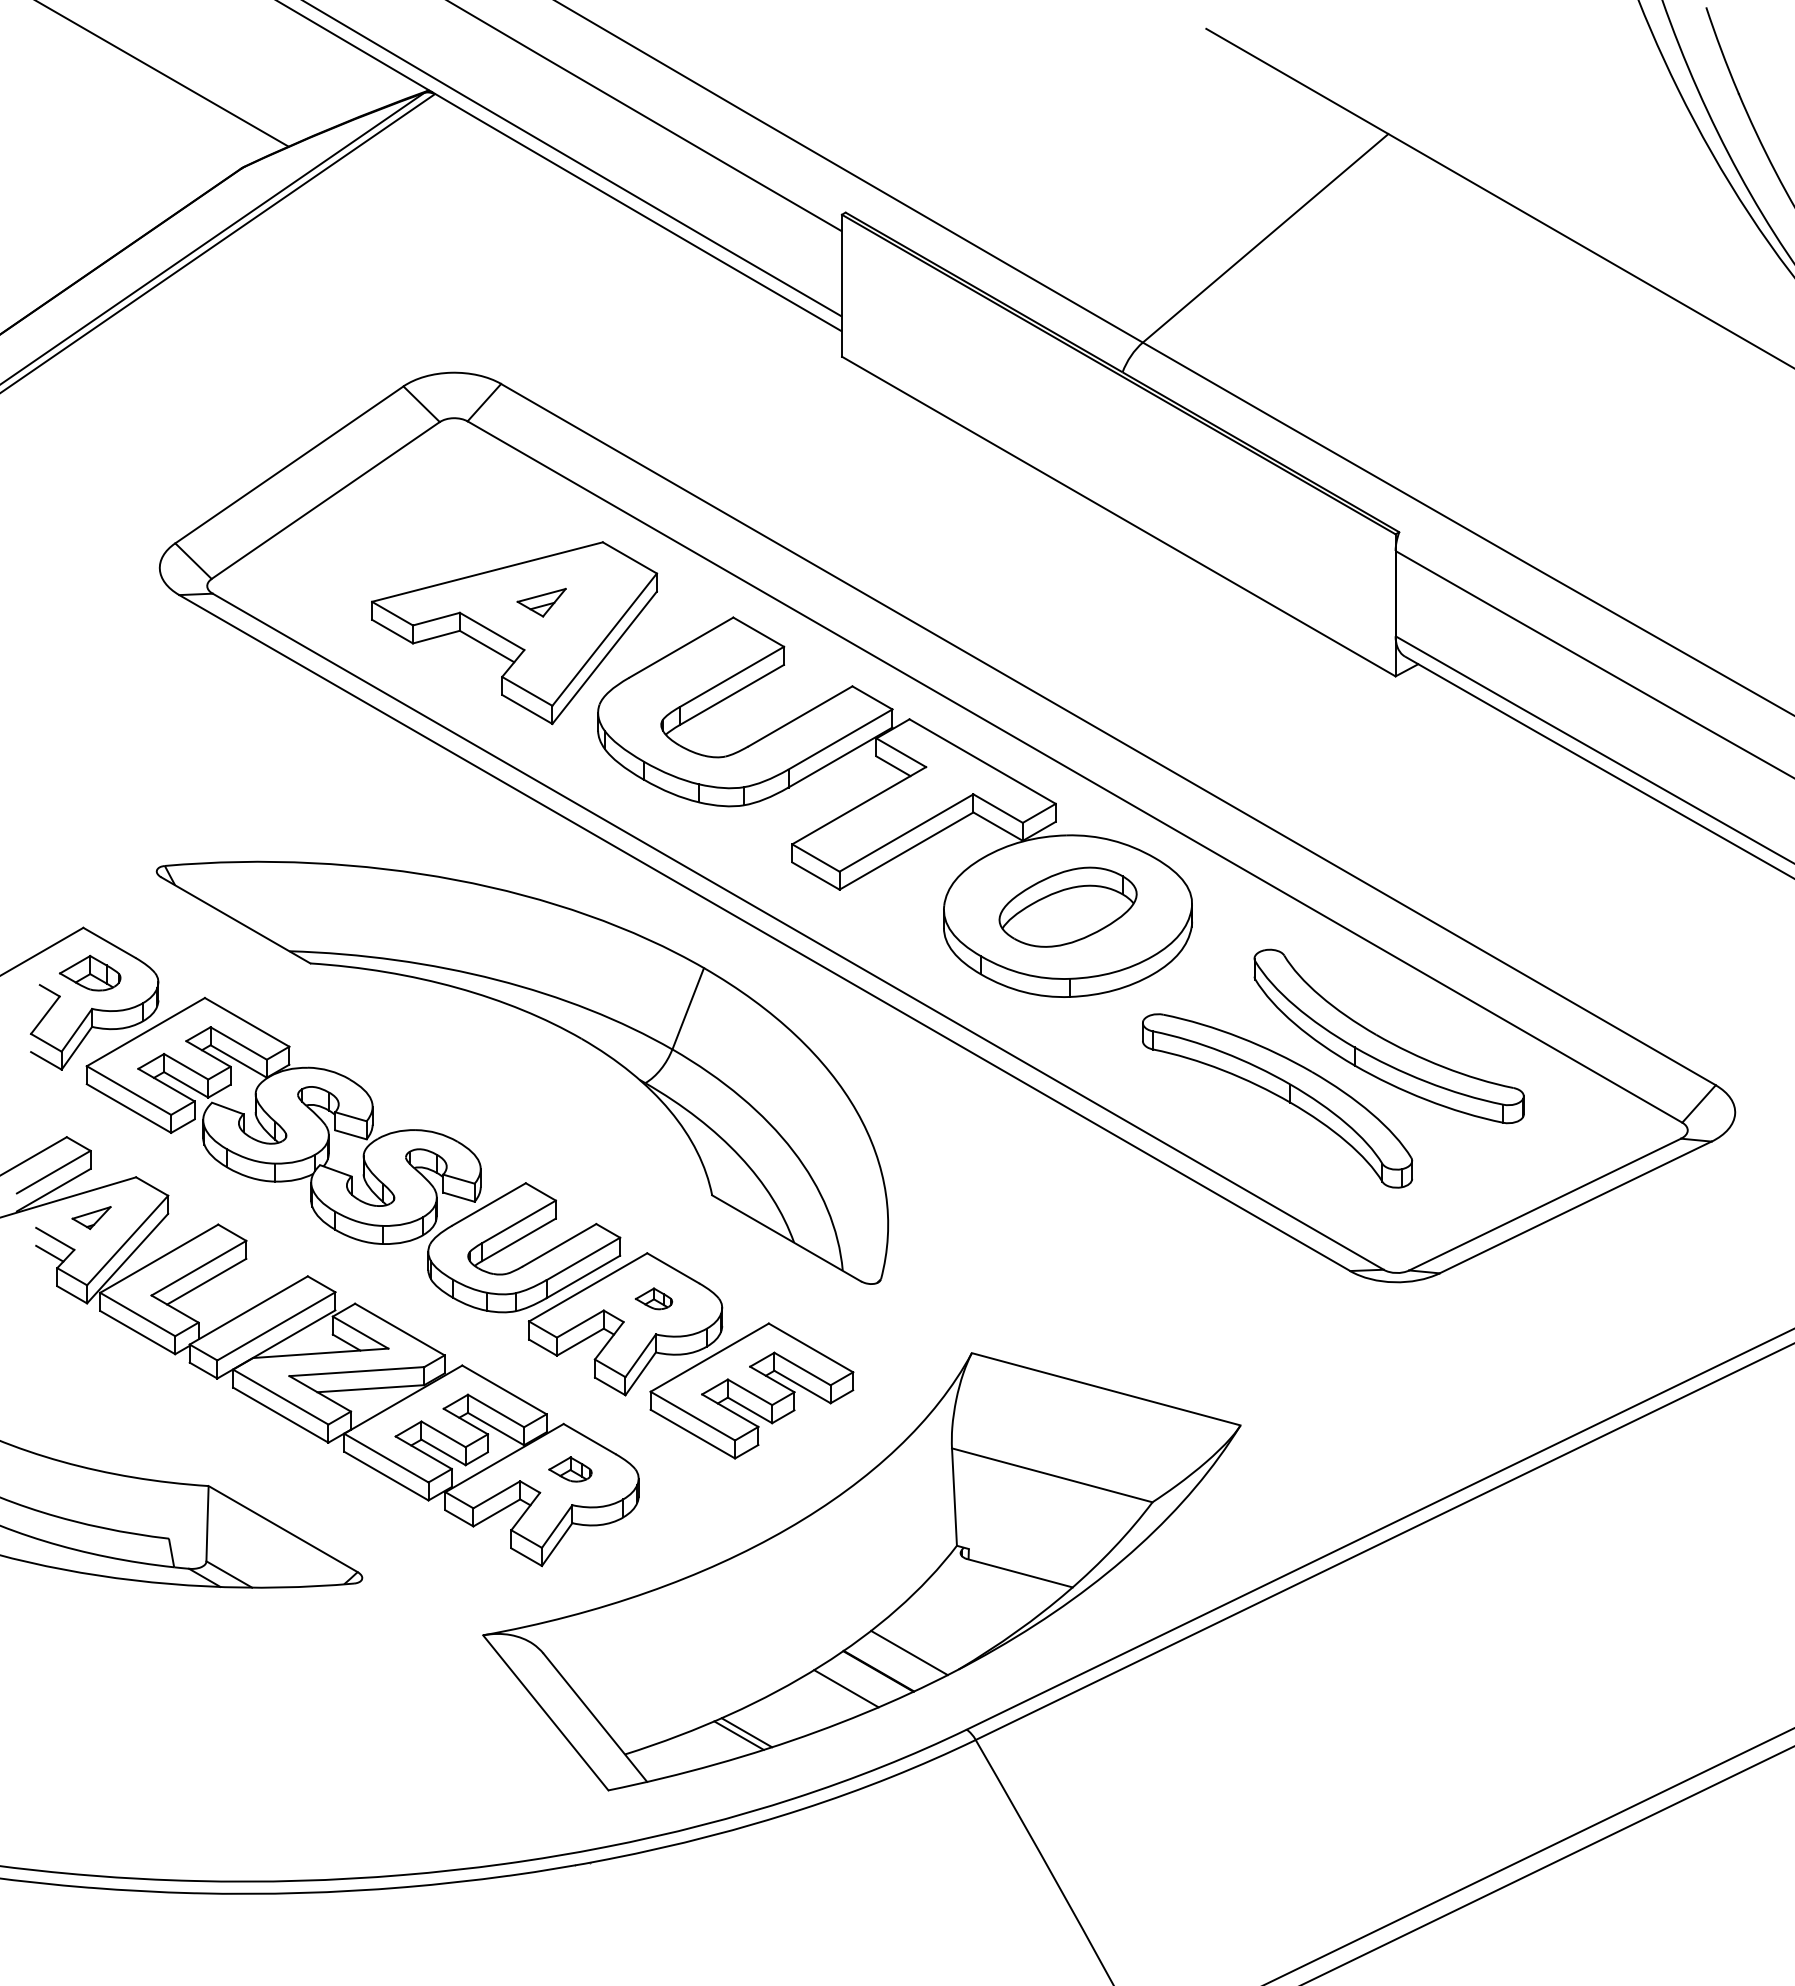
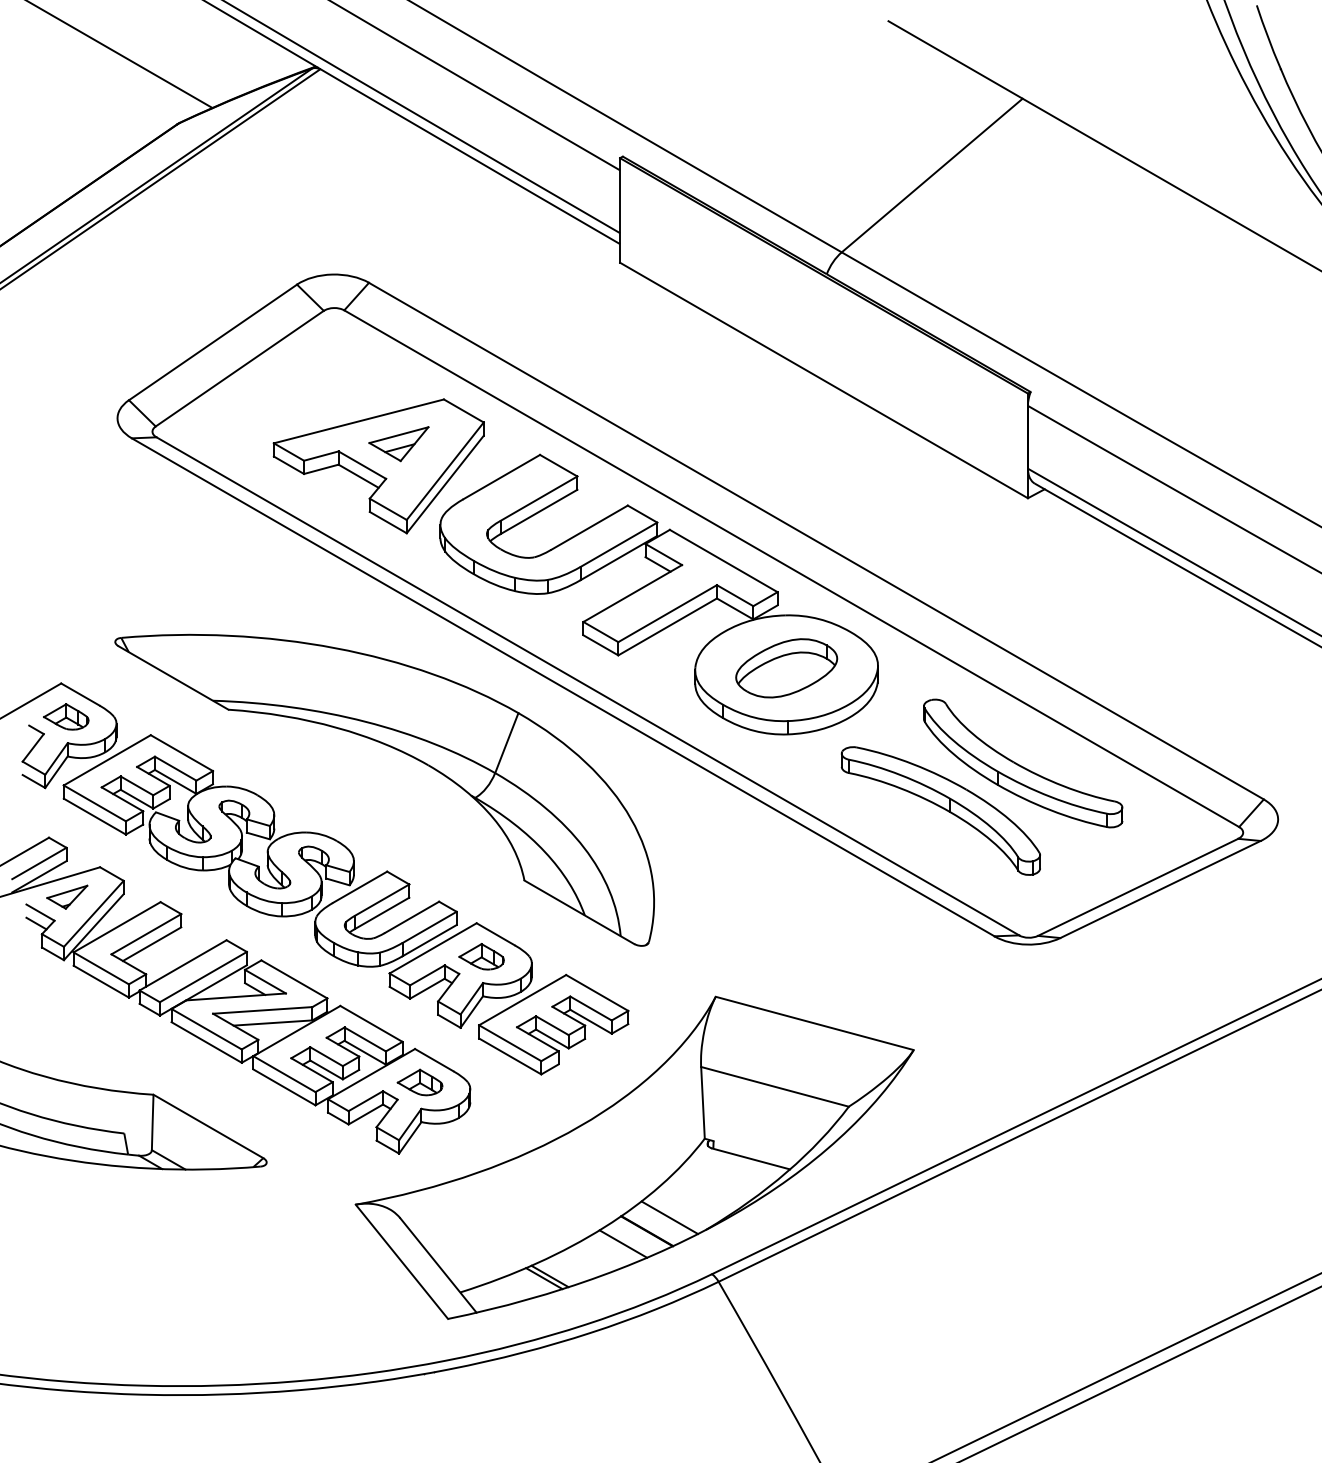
part: (541, 602) -> (398, 443), size x1.67
part: (91, 1217) -> (67, 896), size x1.43
part: (653, 1298) -> (481, 956), size x1.67
part: (570, 1469) -> (420, 1082), size x1.43

